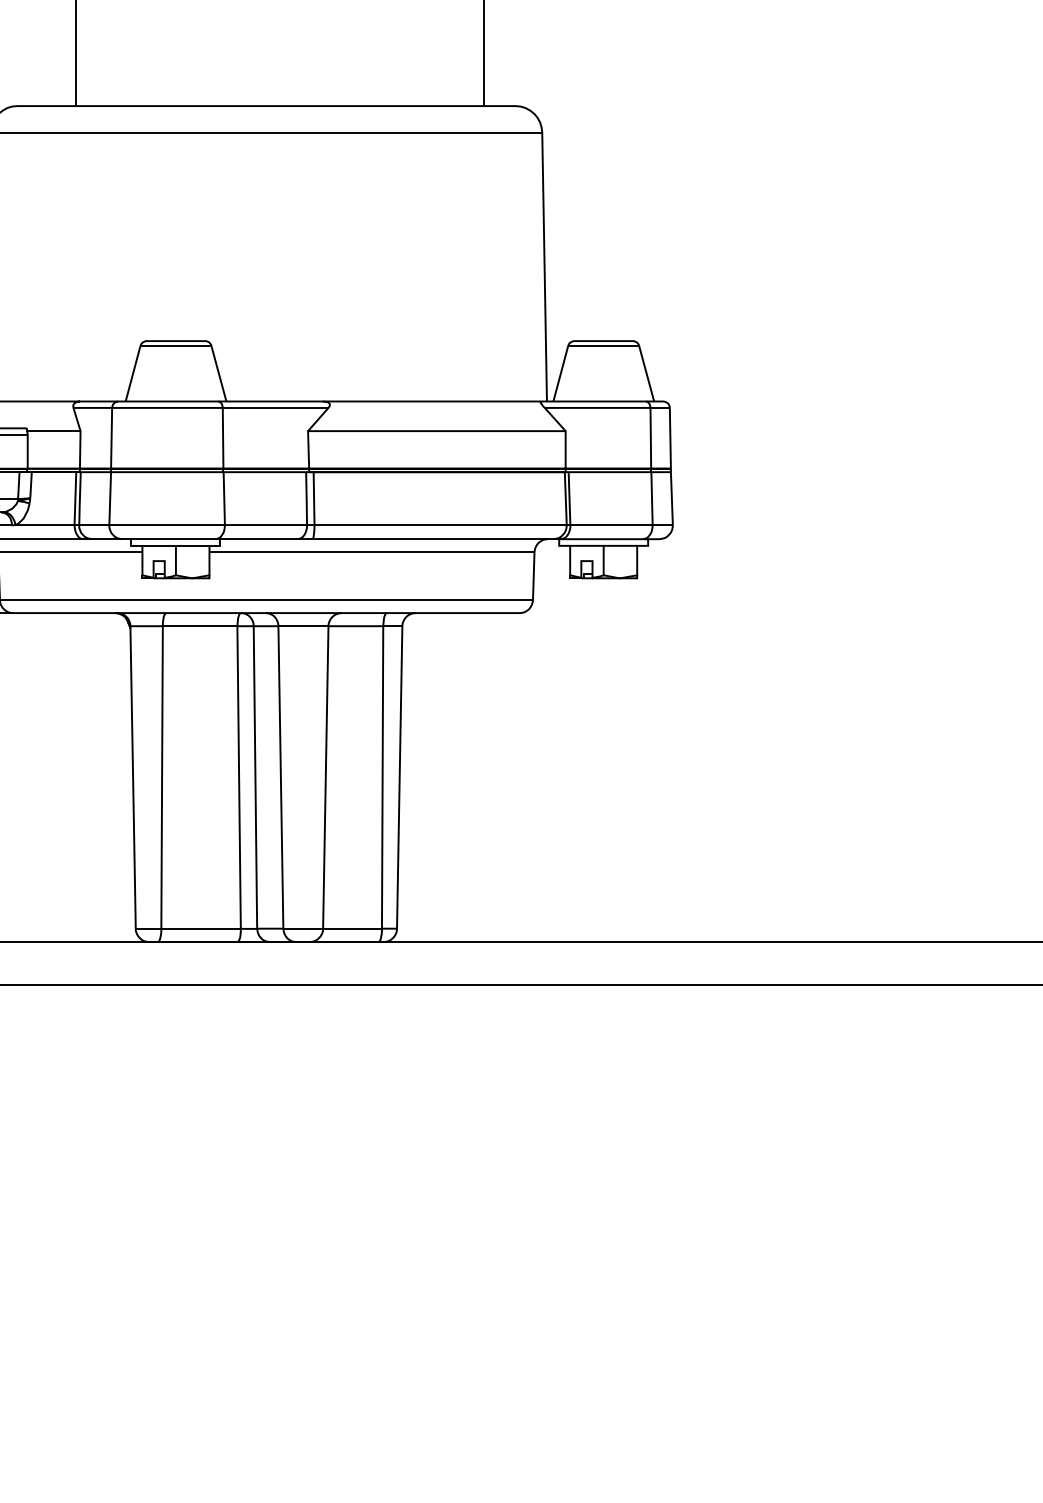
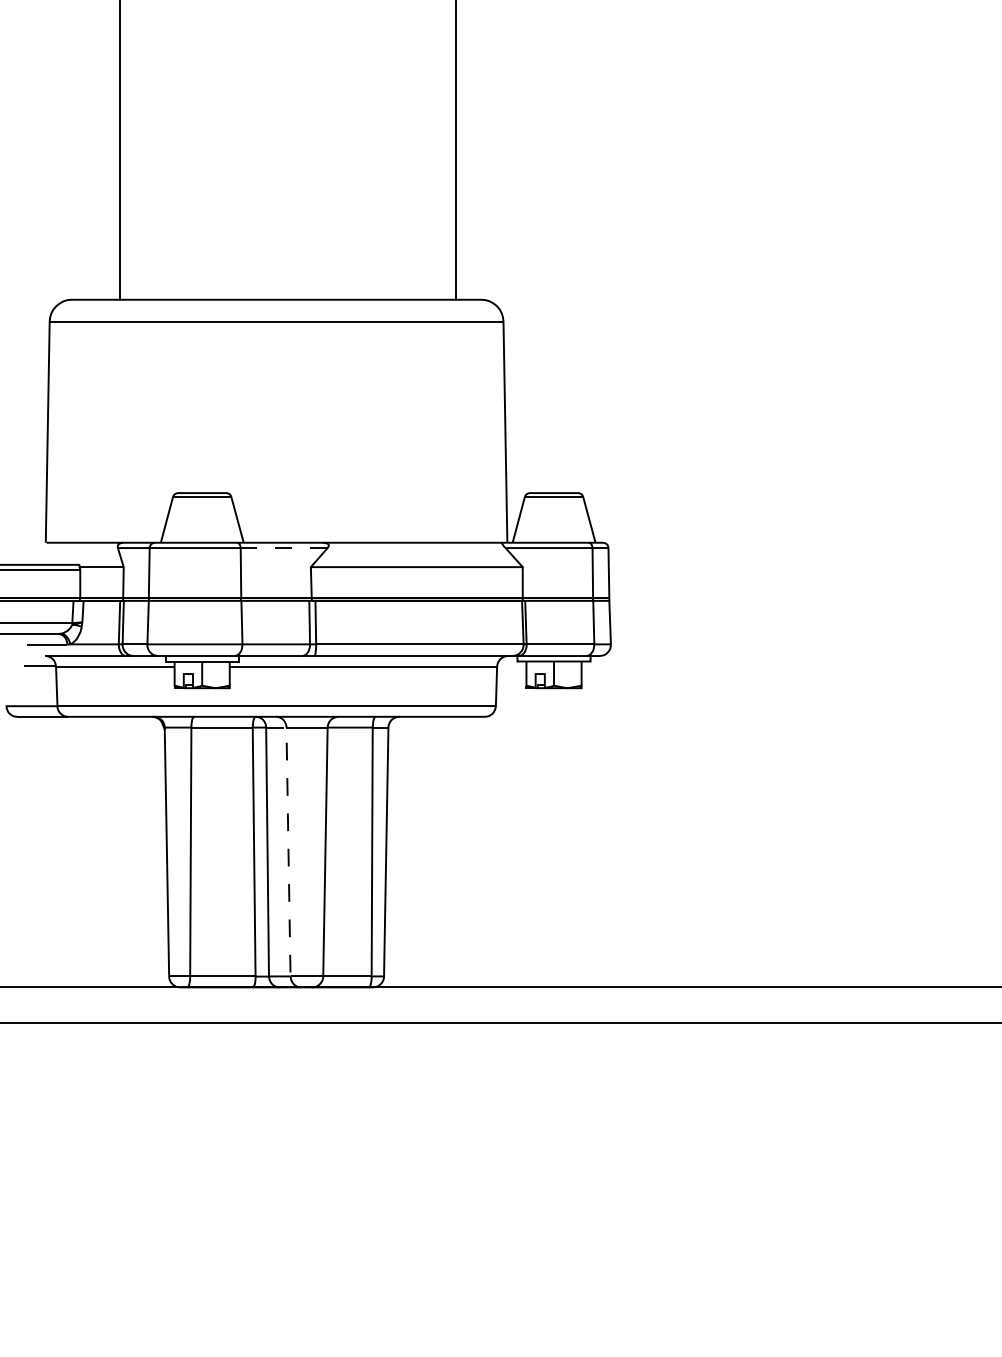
line: (274, 408) -> (283, 548), solid -> dashed
line: (280, 764) -> (288, 841), solid -> dashed

